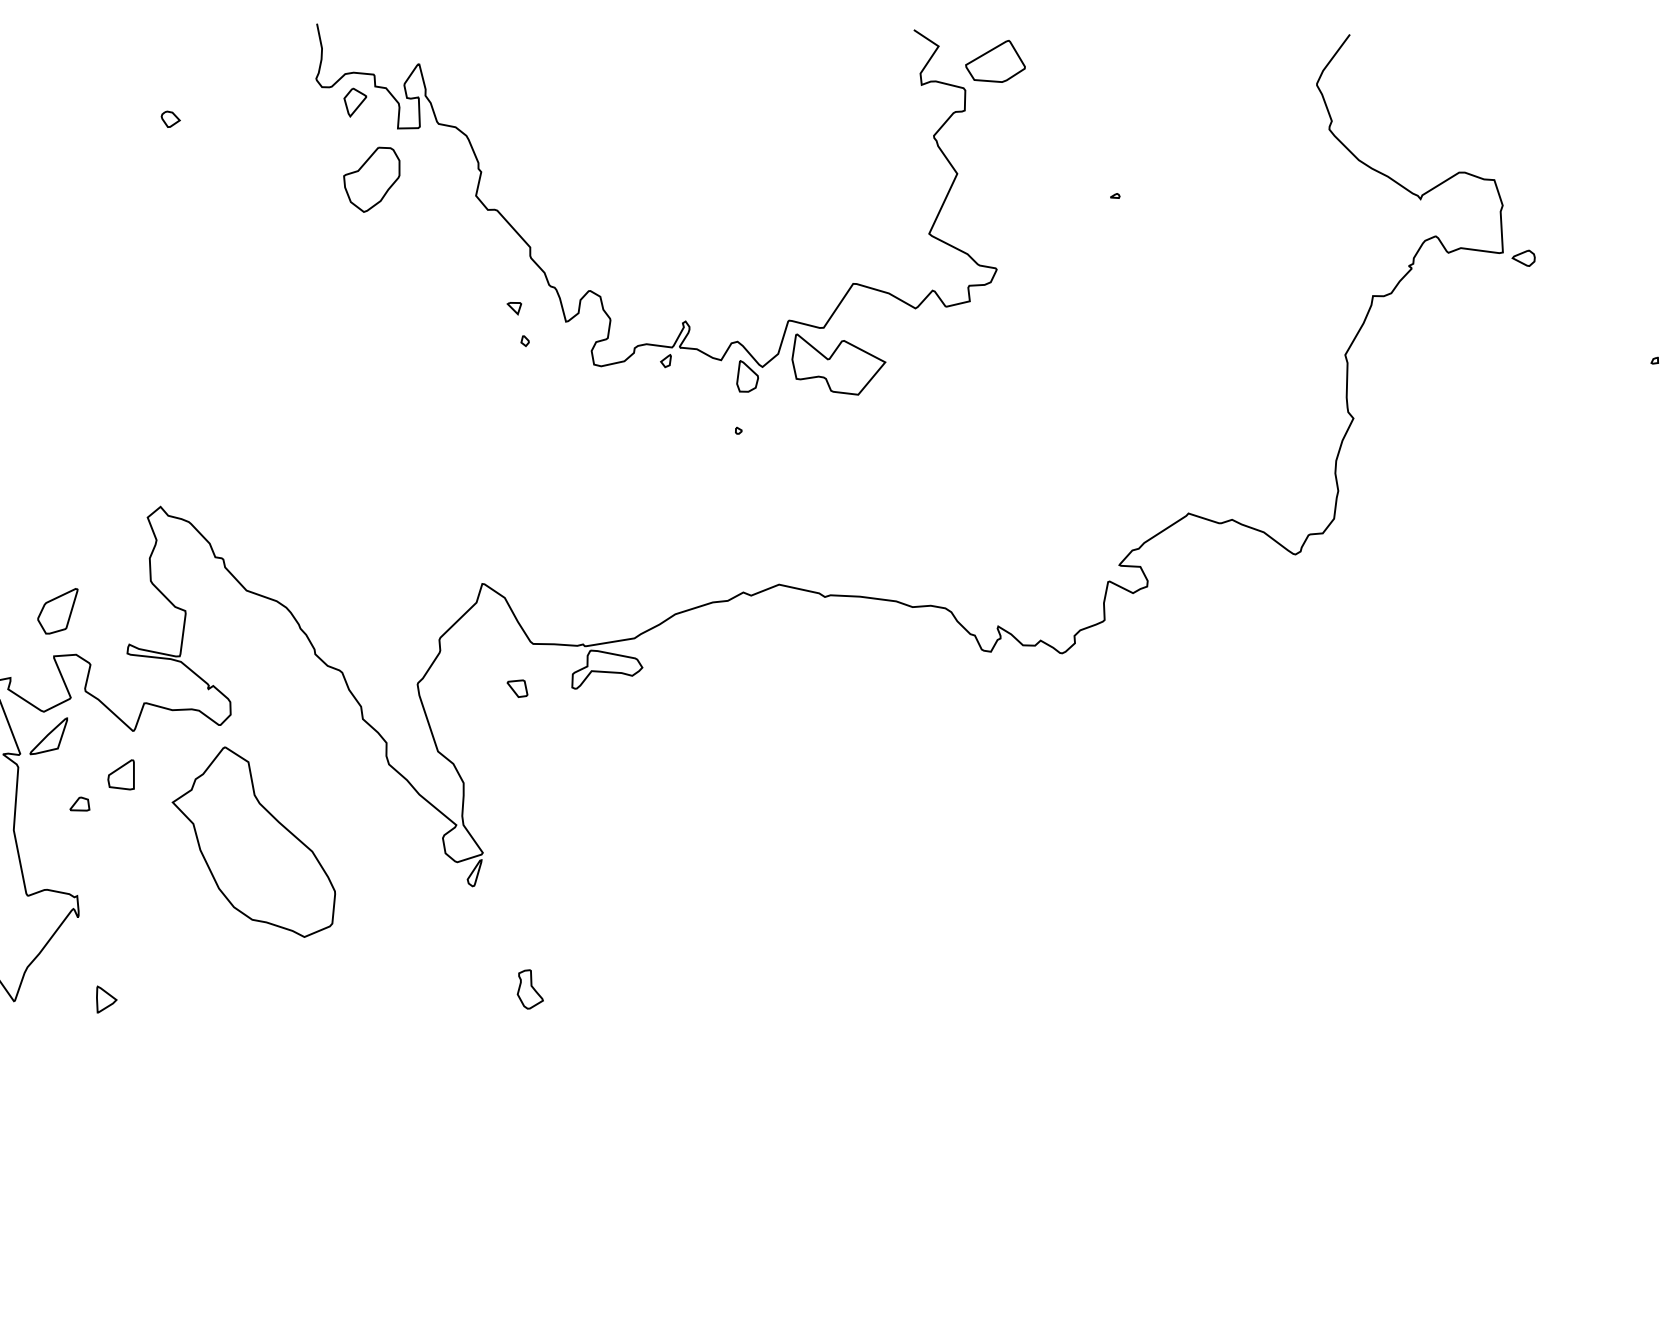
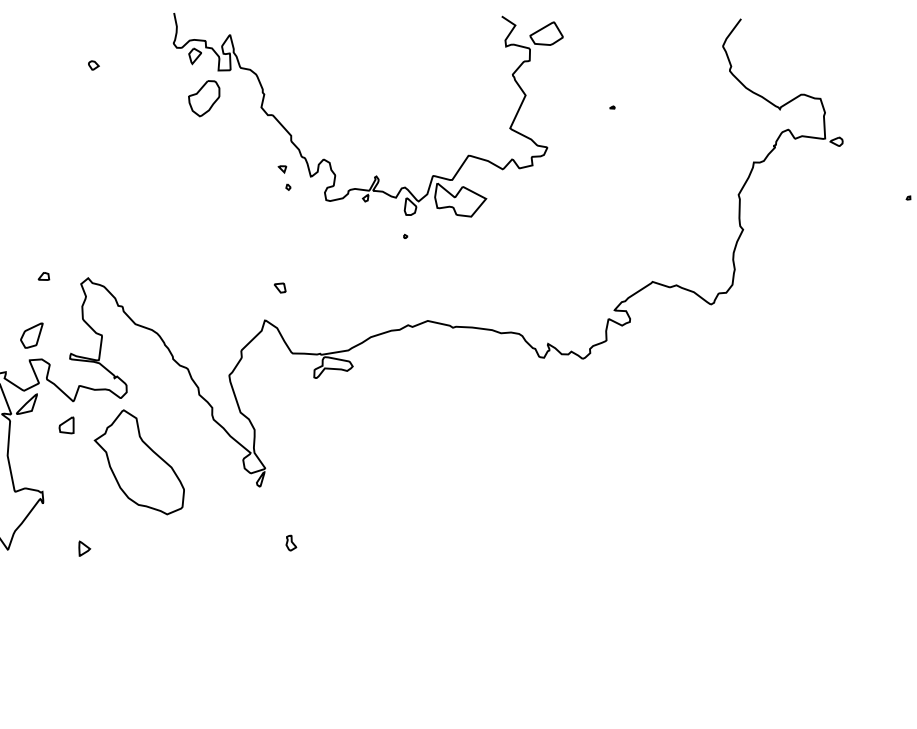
part: (516, 687) -> (279, 287), moved
part: (79, 804) -> (43, 276), moved
part: (530, 988) -> (291, 542), size x0.7
part: (106, 999) -> (84, 548), moved

